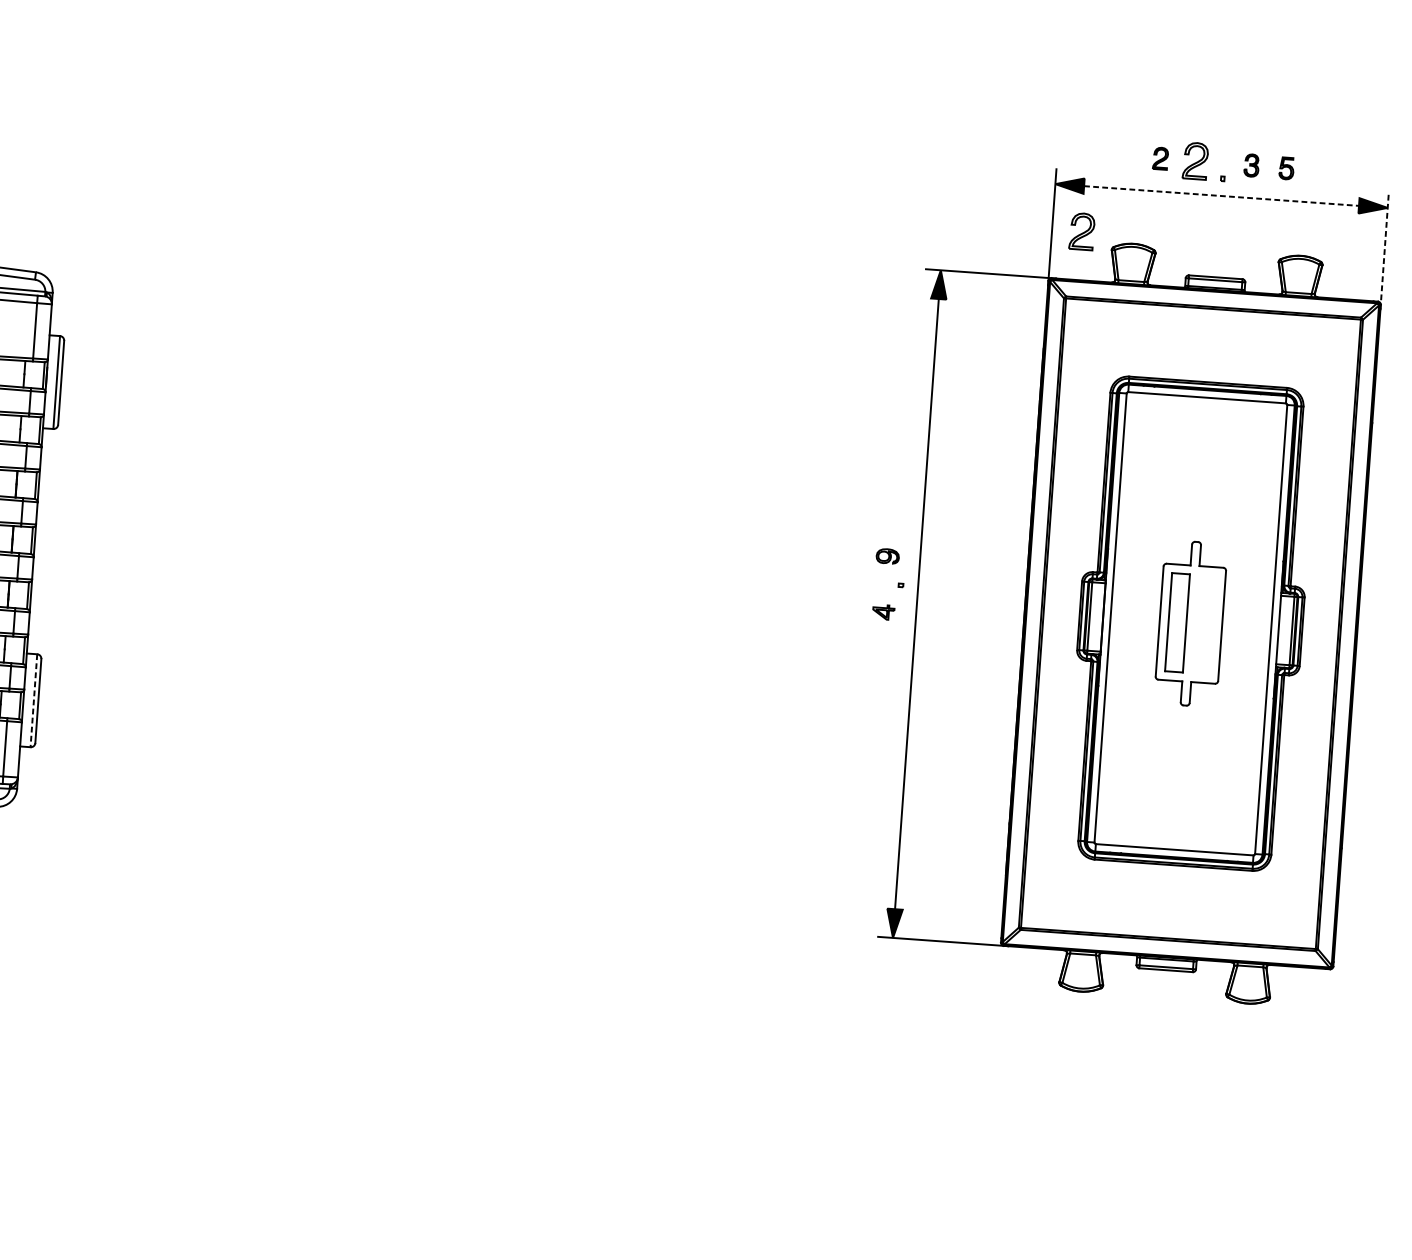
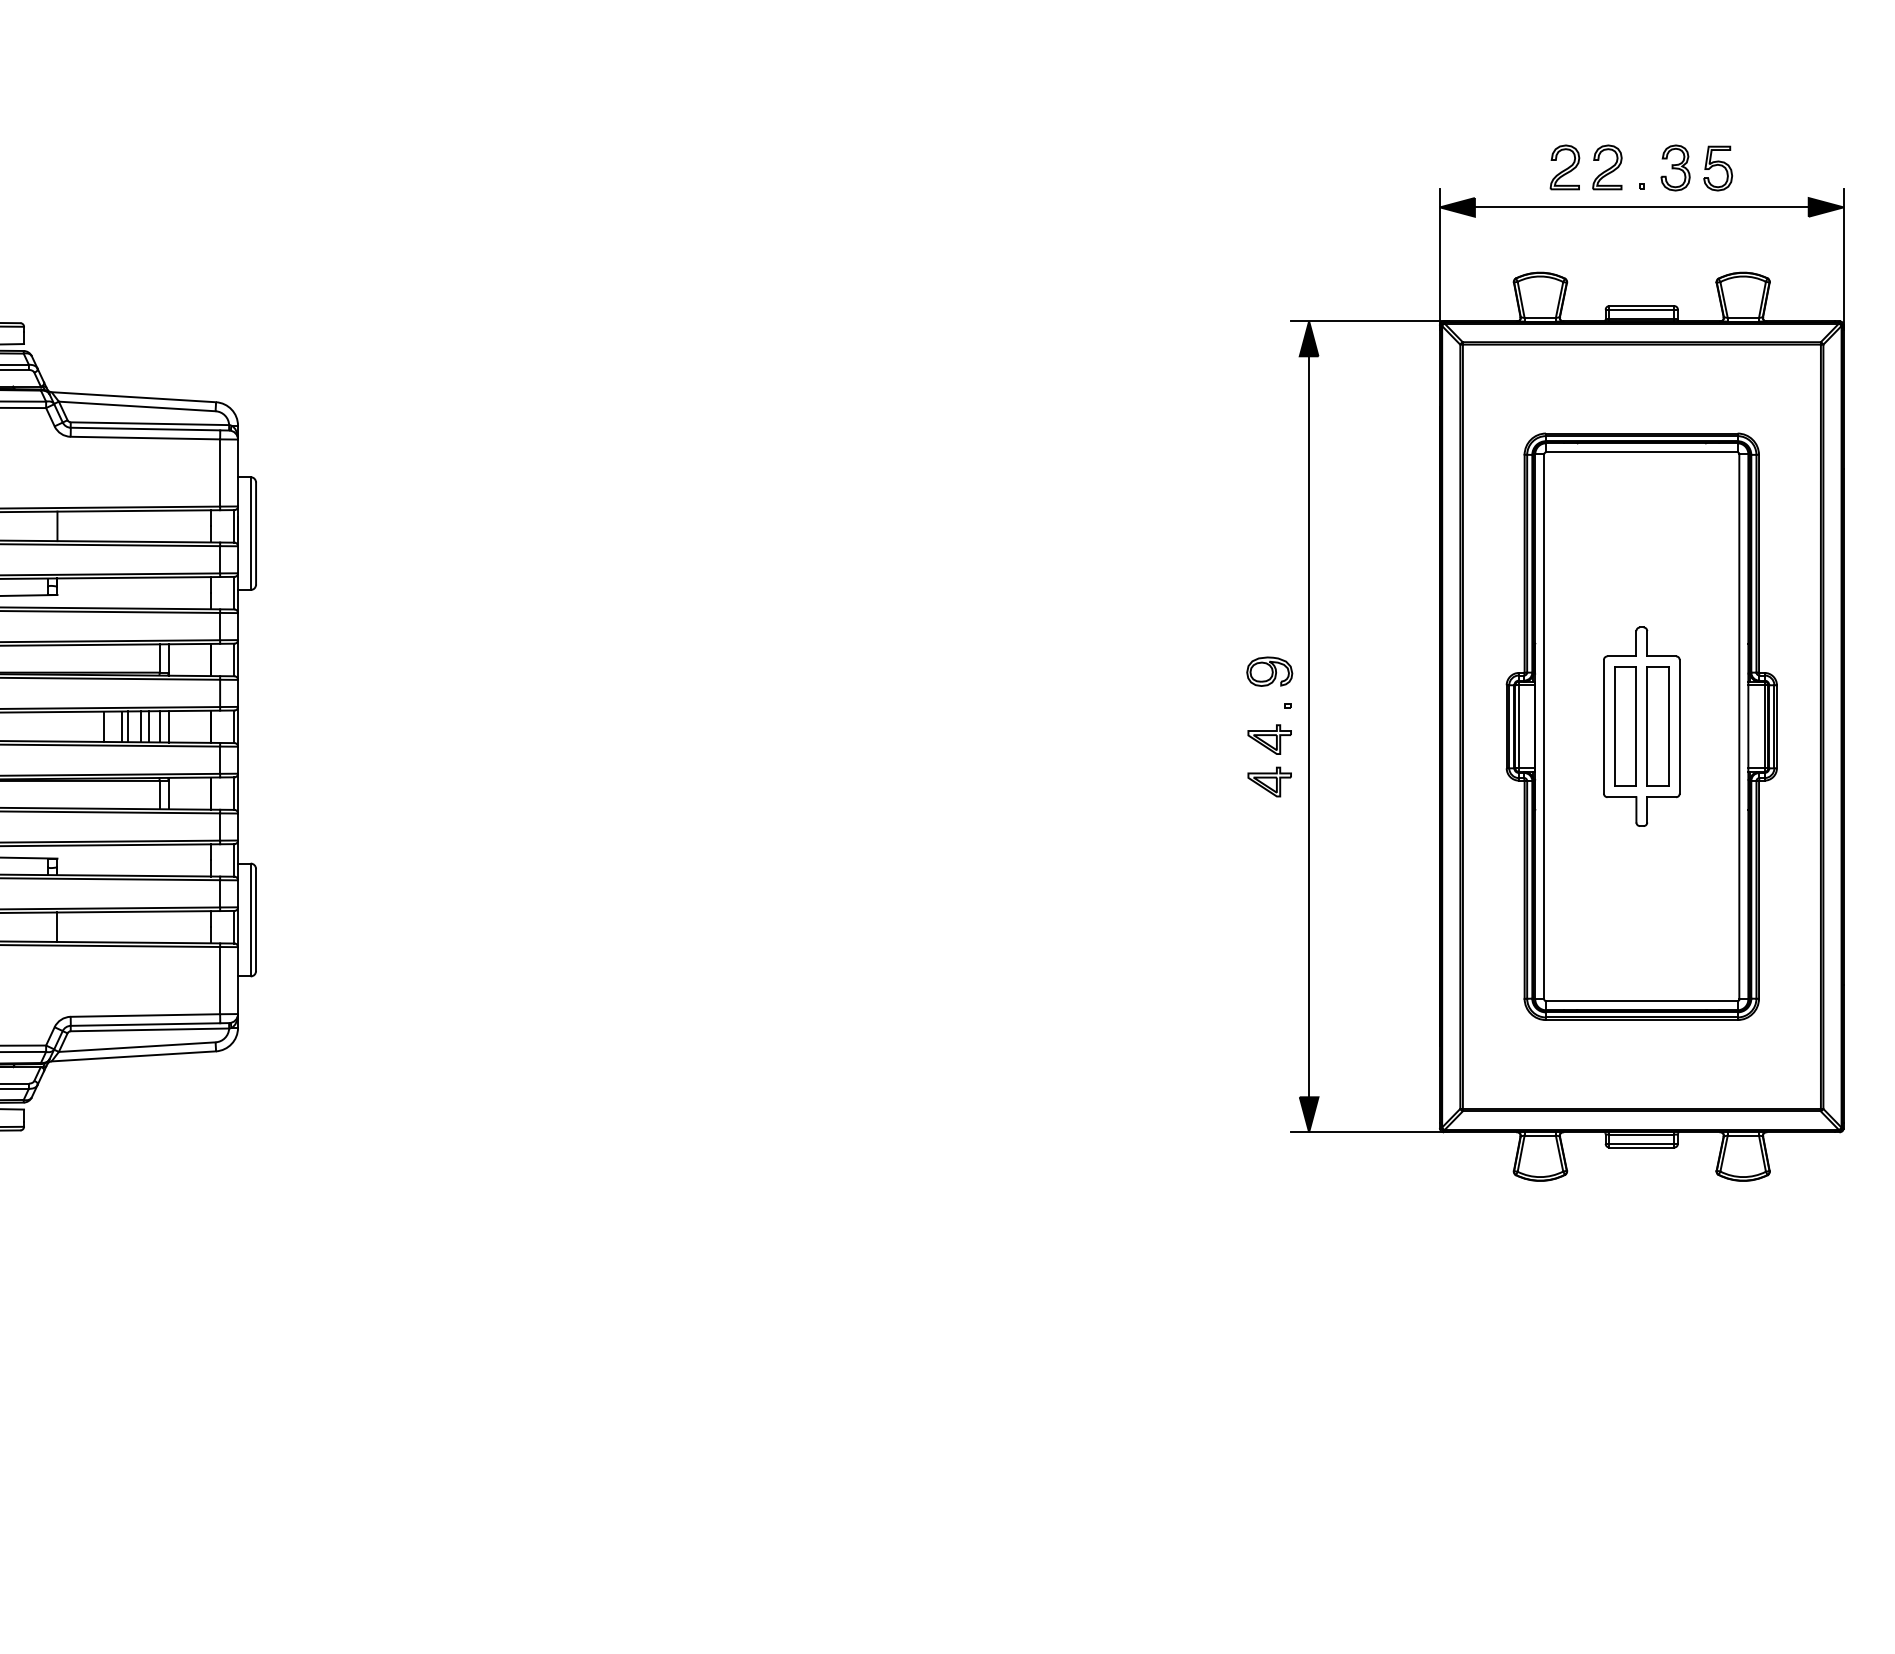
part: (1160, 158) -> (1564, 167), size x1.67
part: (1251, 165) -> (1675, 167), size x1.67
part: (1286, 168) -> (1717, 168), size x1.67
line: (1221, 196) -> (1641, 207), dashed -> solid
part: (1082, 231) -> (1476, 262), removed
line: (1384, 250) -> (1843, 259), dashed -> solid
part: (887, 556) -> (1269, 671), size x1.67
part: (883, 612) -> (1269, 739), size x1.67
part: (1203, 624) -> (1657, 726), added
part: (881, 646) -> (1269, 781), added
line: (33, 701) -> (250, 920), dashed -> solid

